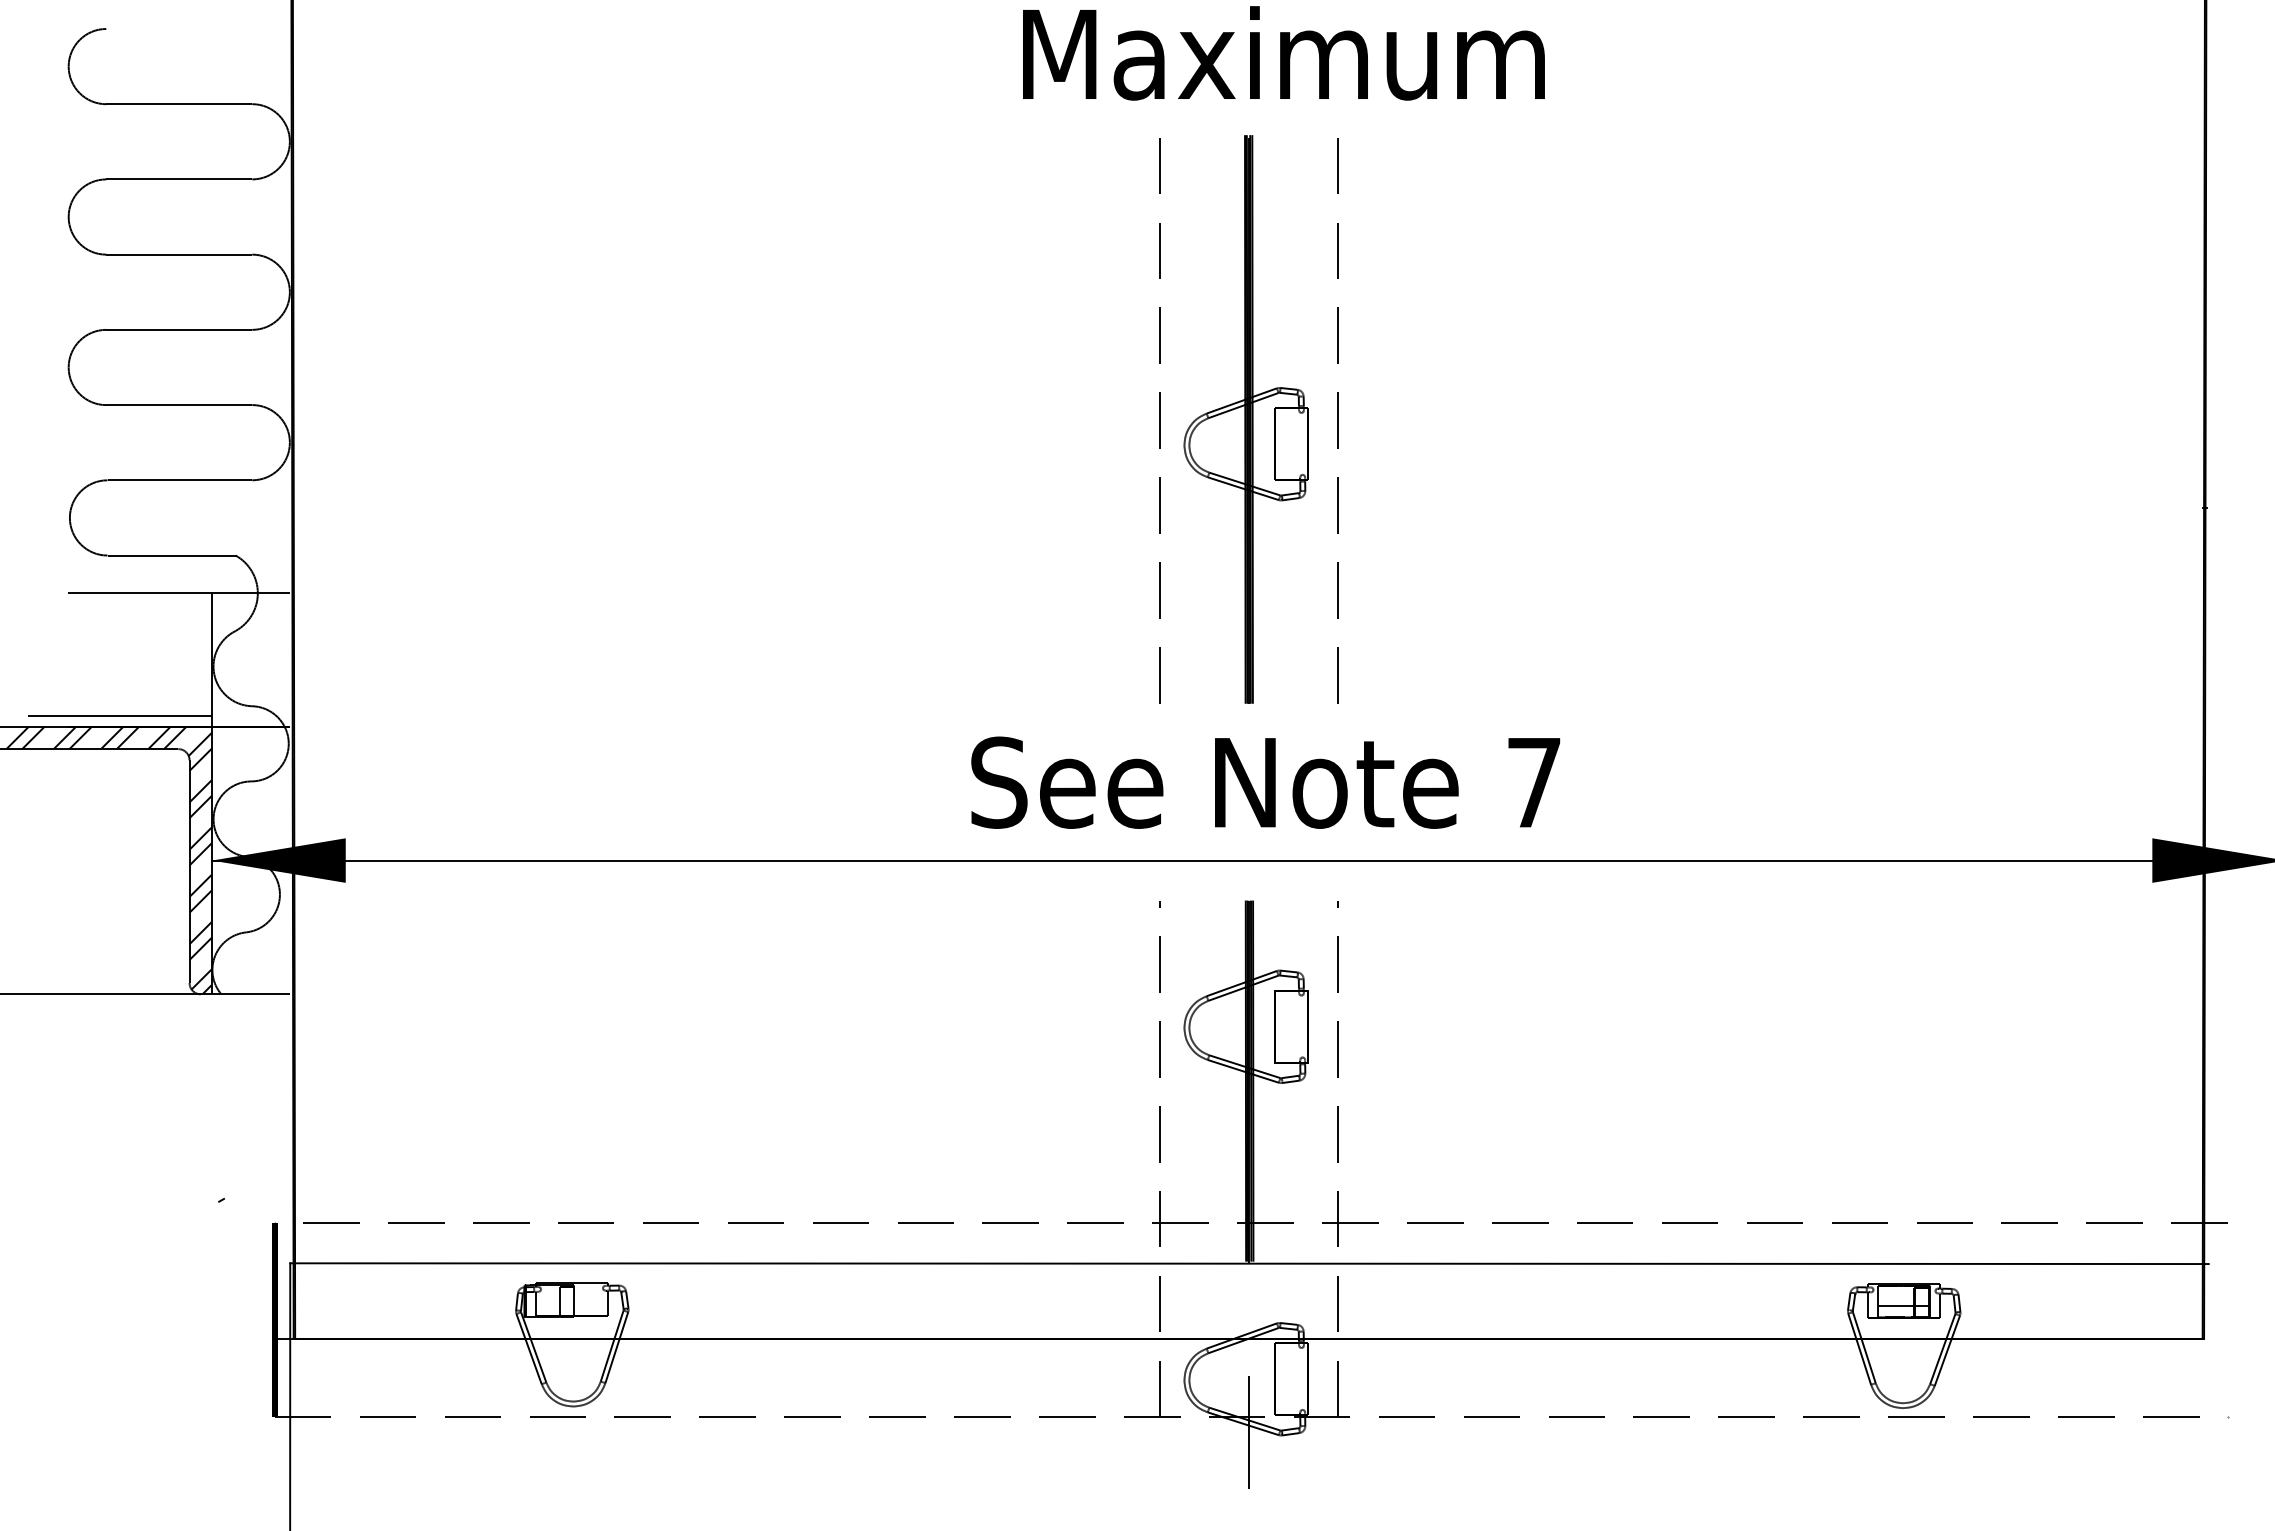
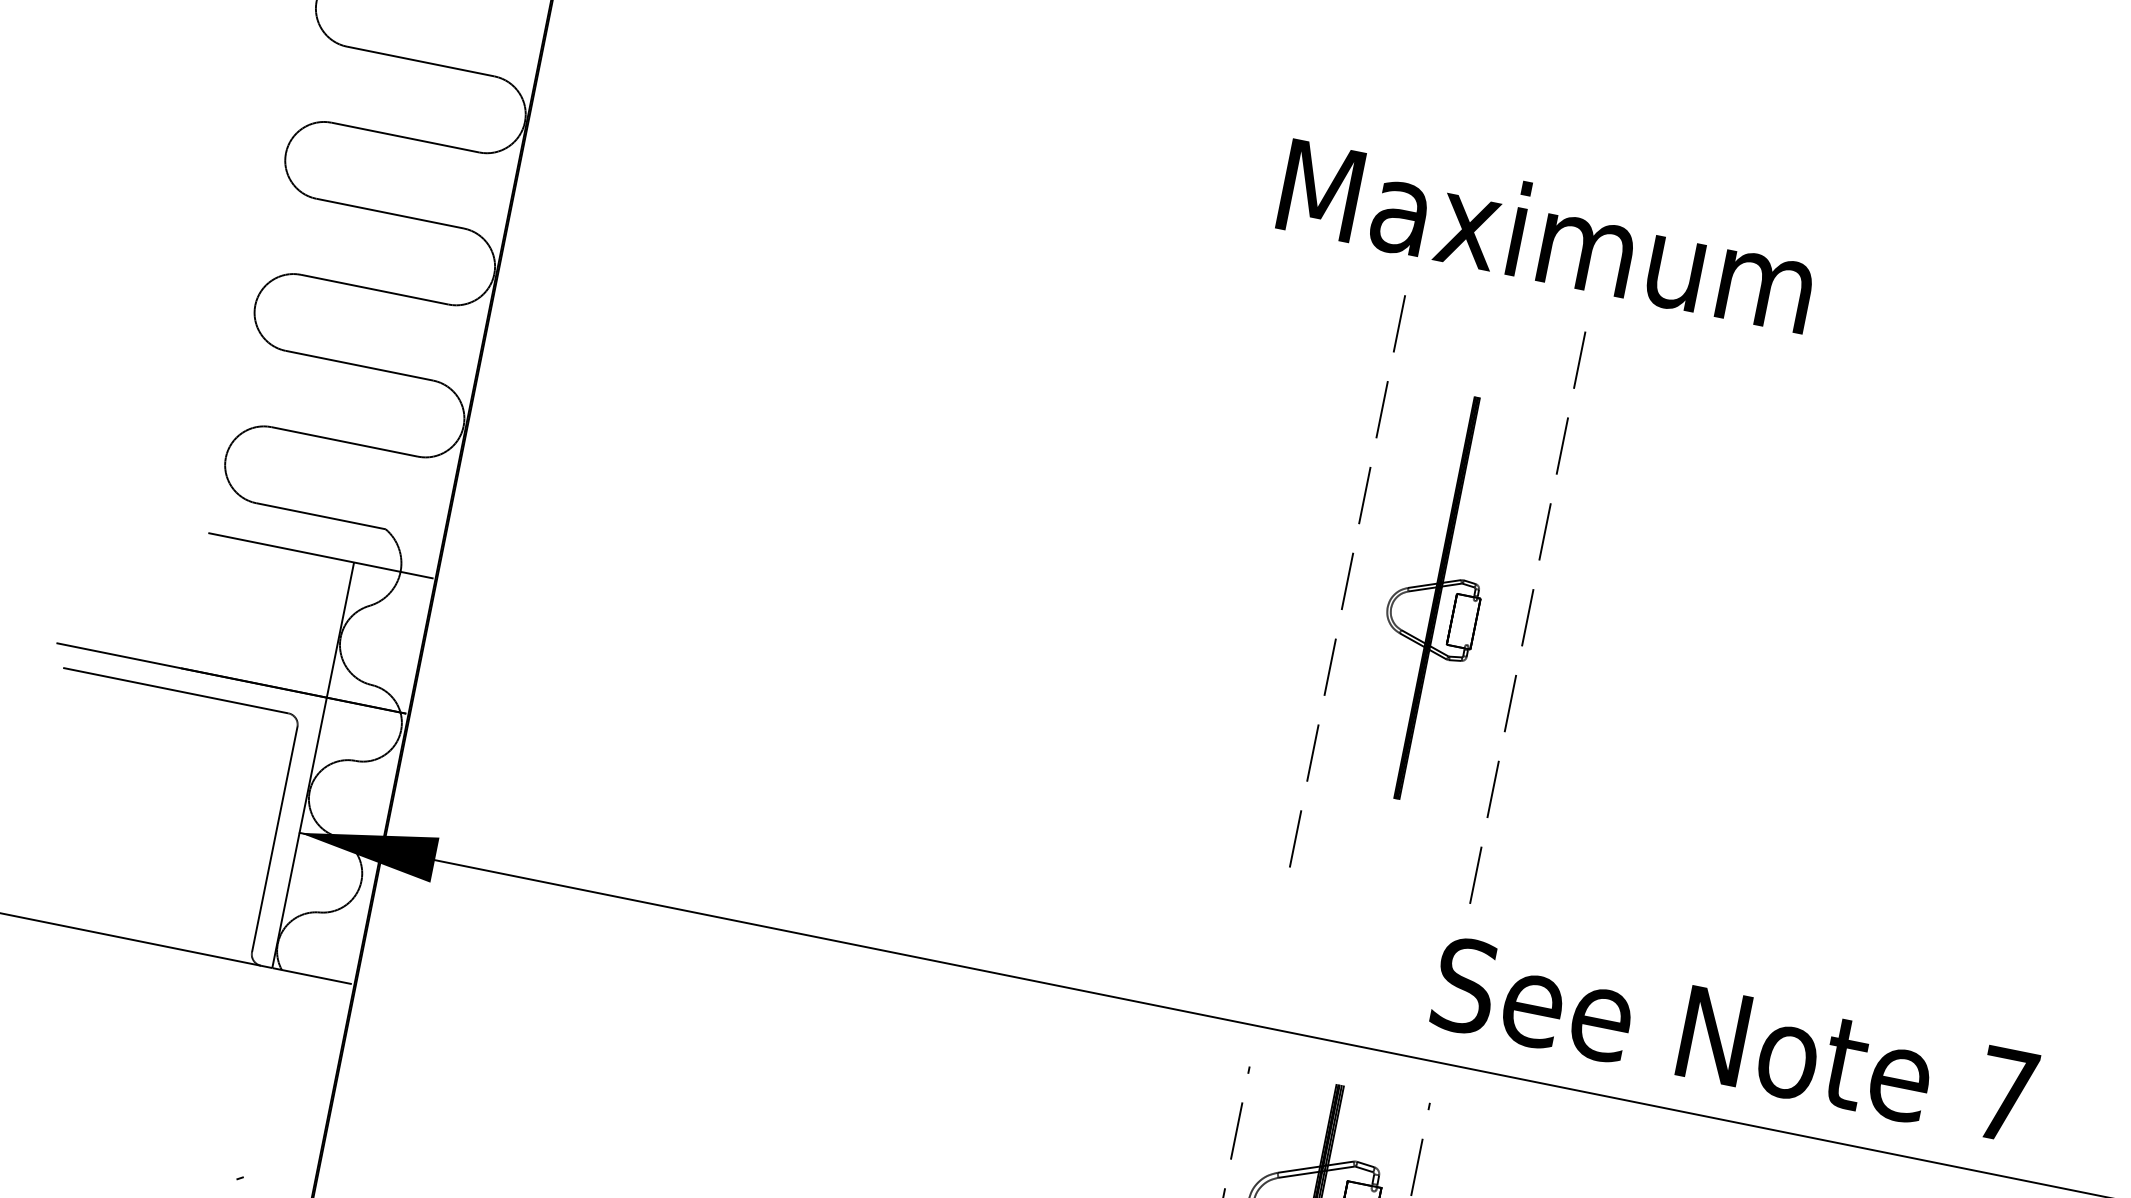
part: (1245, 419) -> (1434, 597), size x0.7
line: (119, 715) -> (235, 667), removed
text: (1265, 782) -> (1734, 1040), moved
hatch: (108, 860) -> (195, 811), removed

